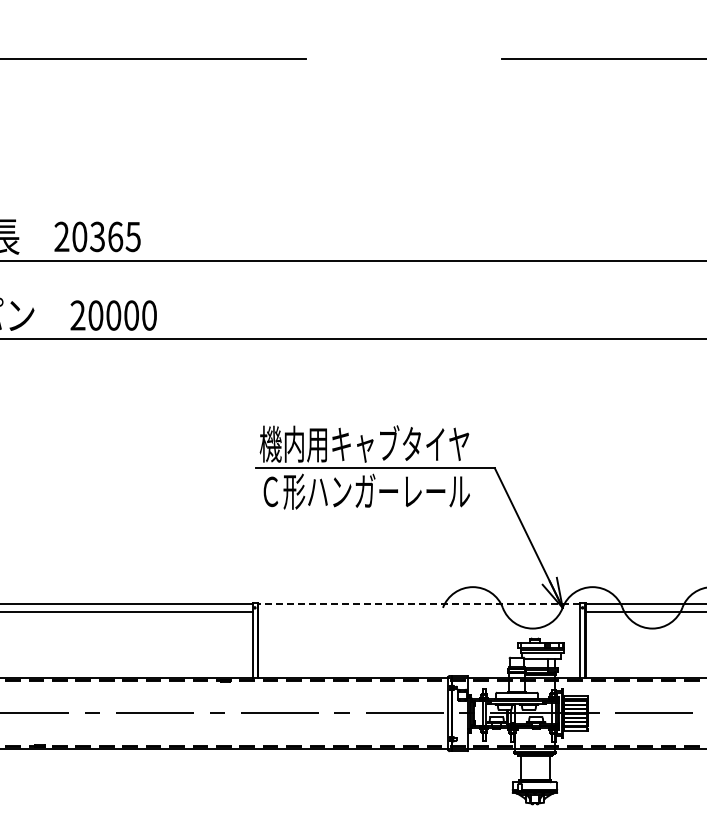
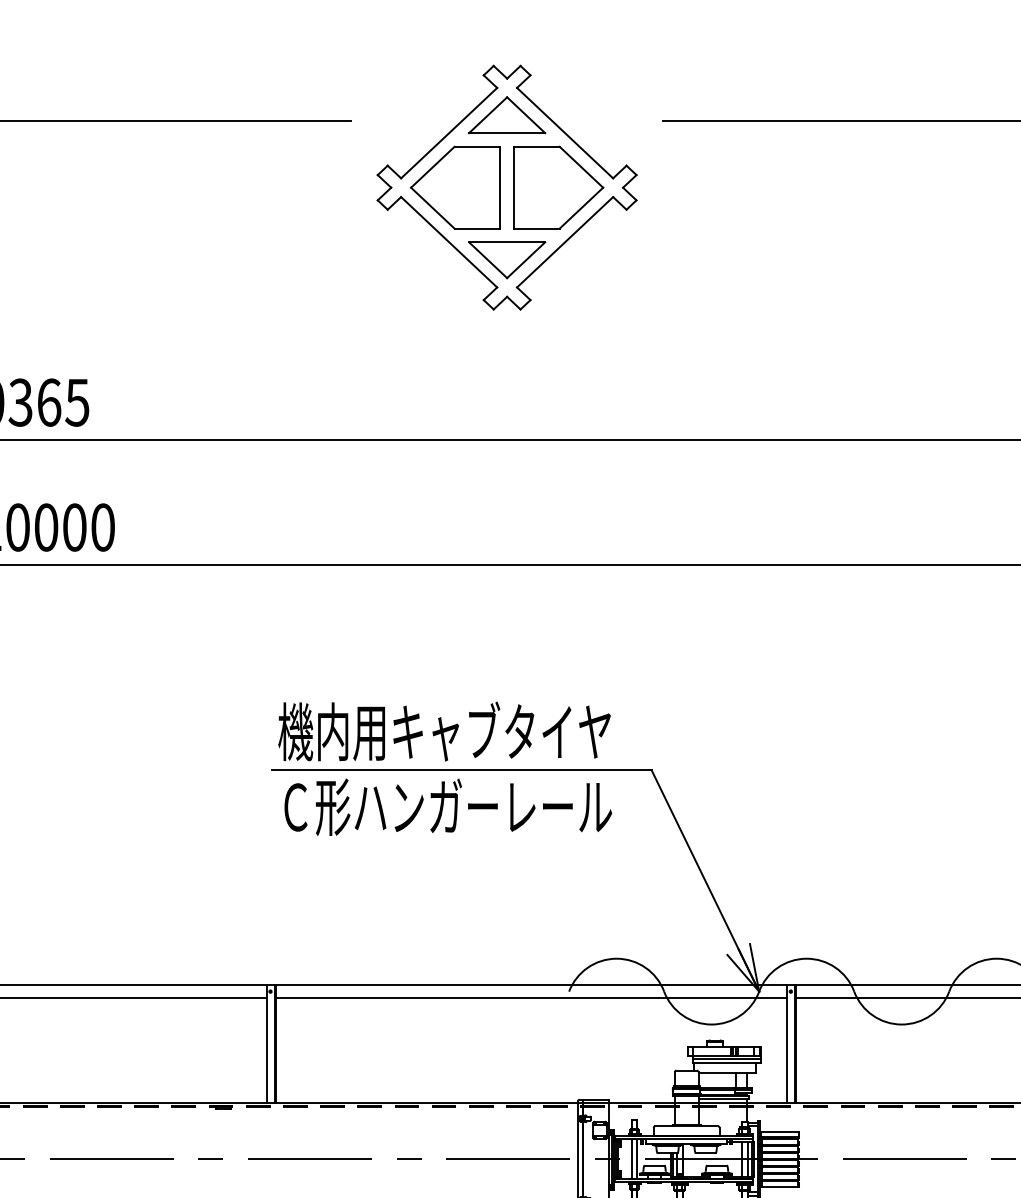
part: (403, 101) -> (506, 187), added
line: (418, 603) -> (530, 984), dashed -> solid
line: (419, 611) -> (531, 997), added

